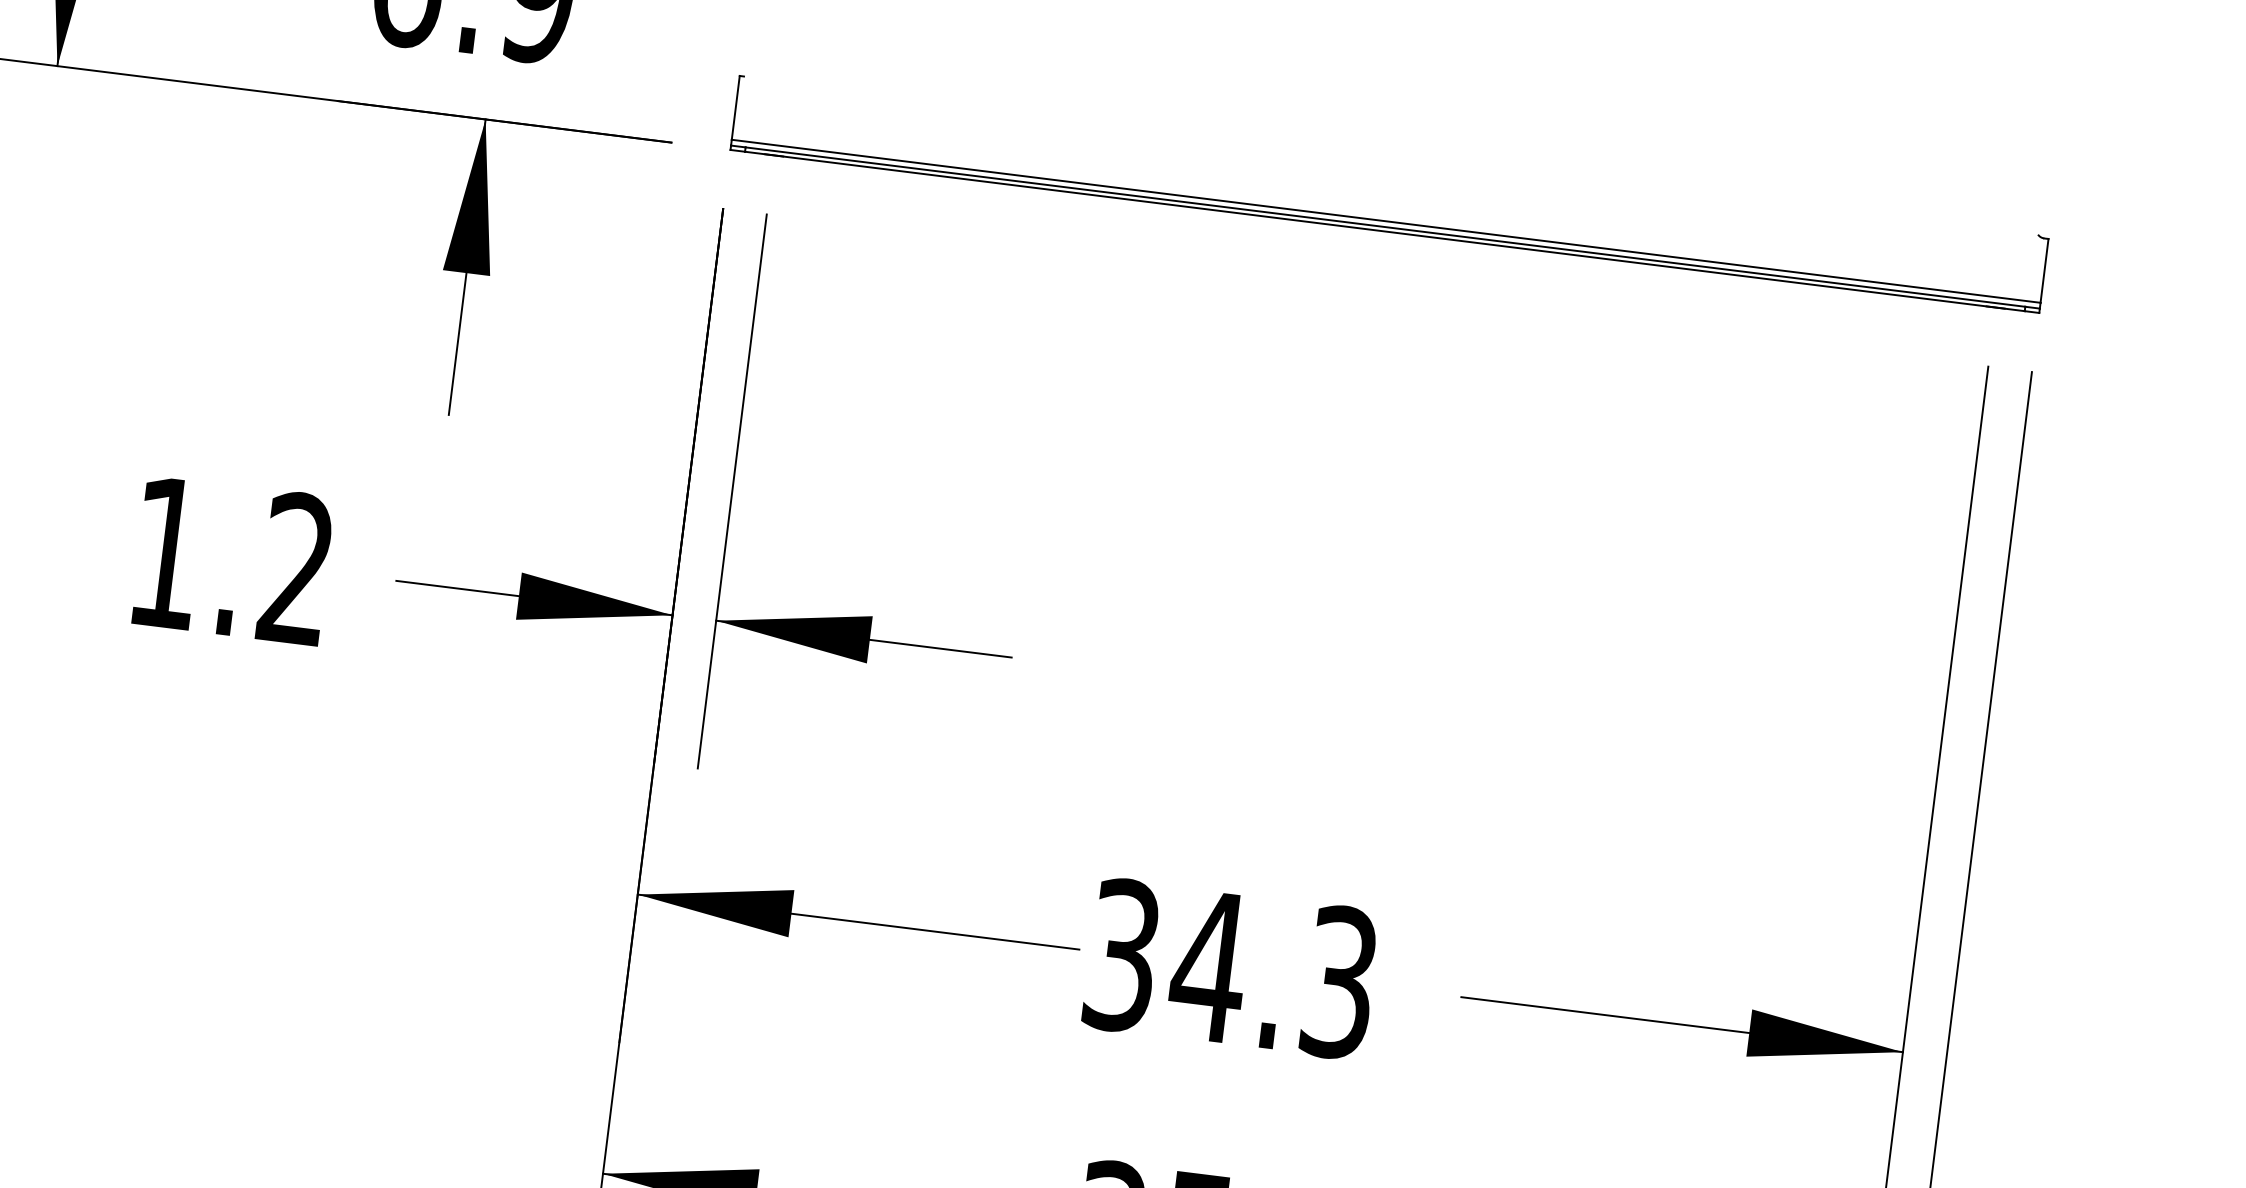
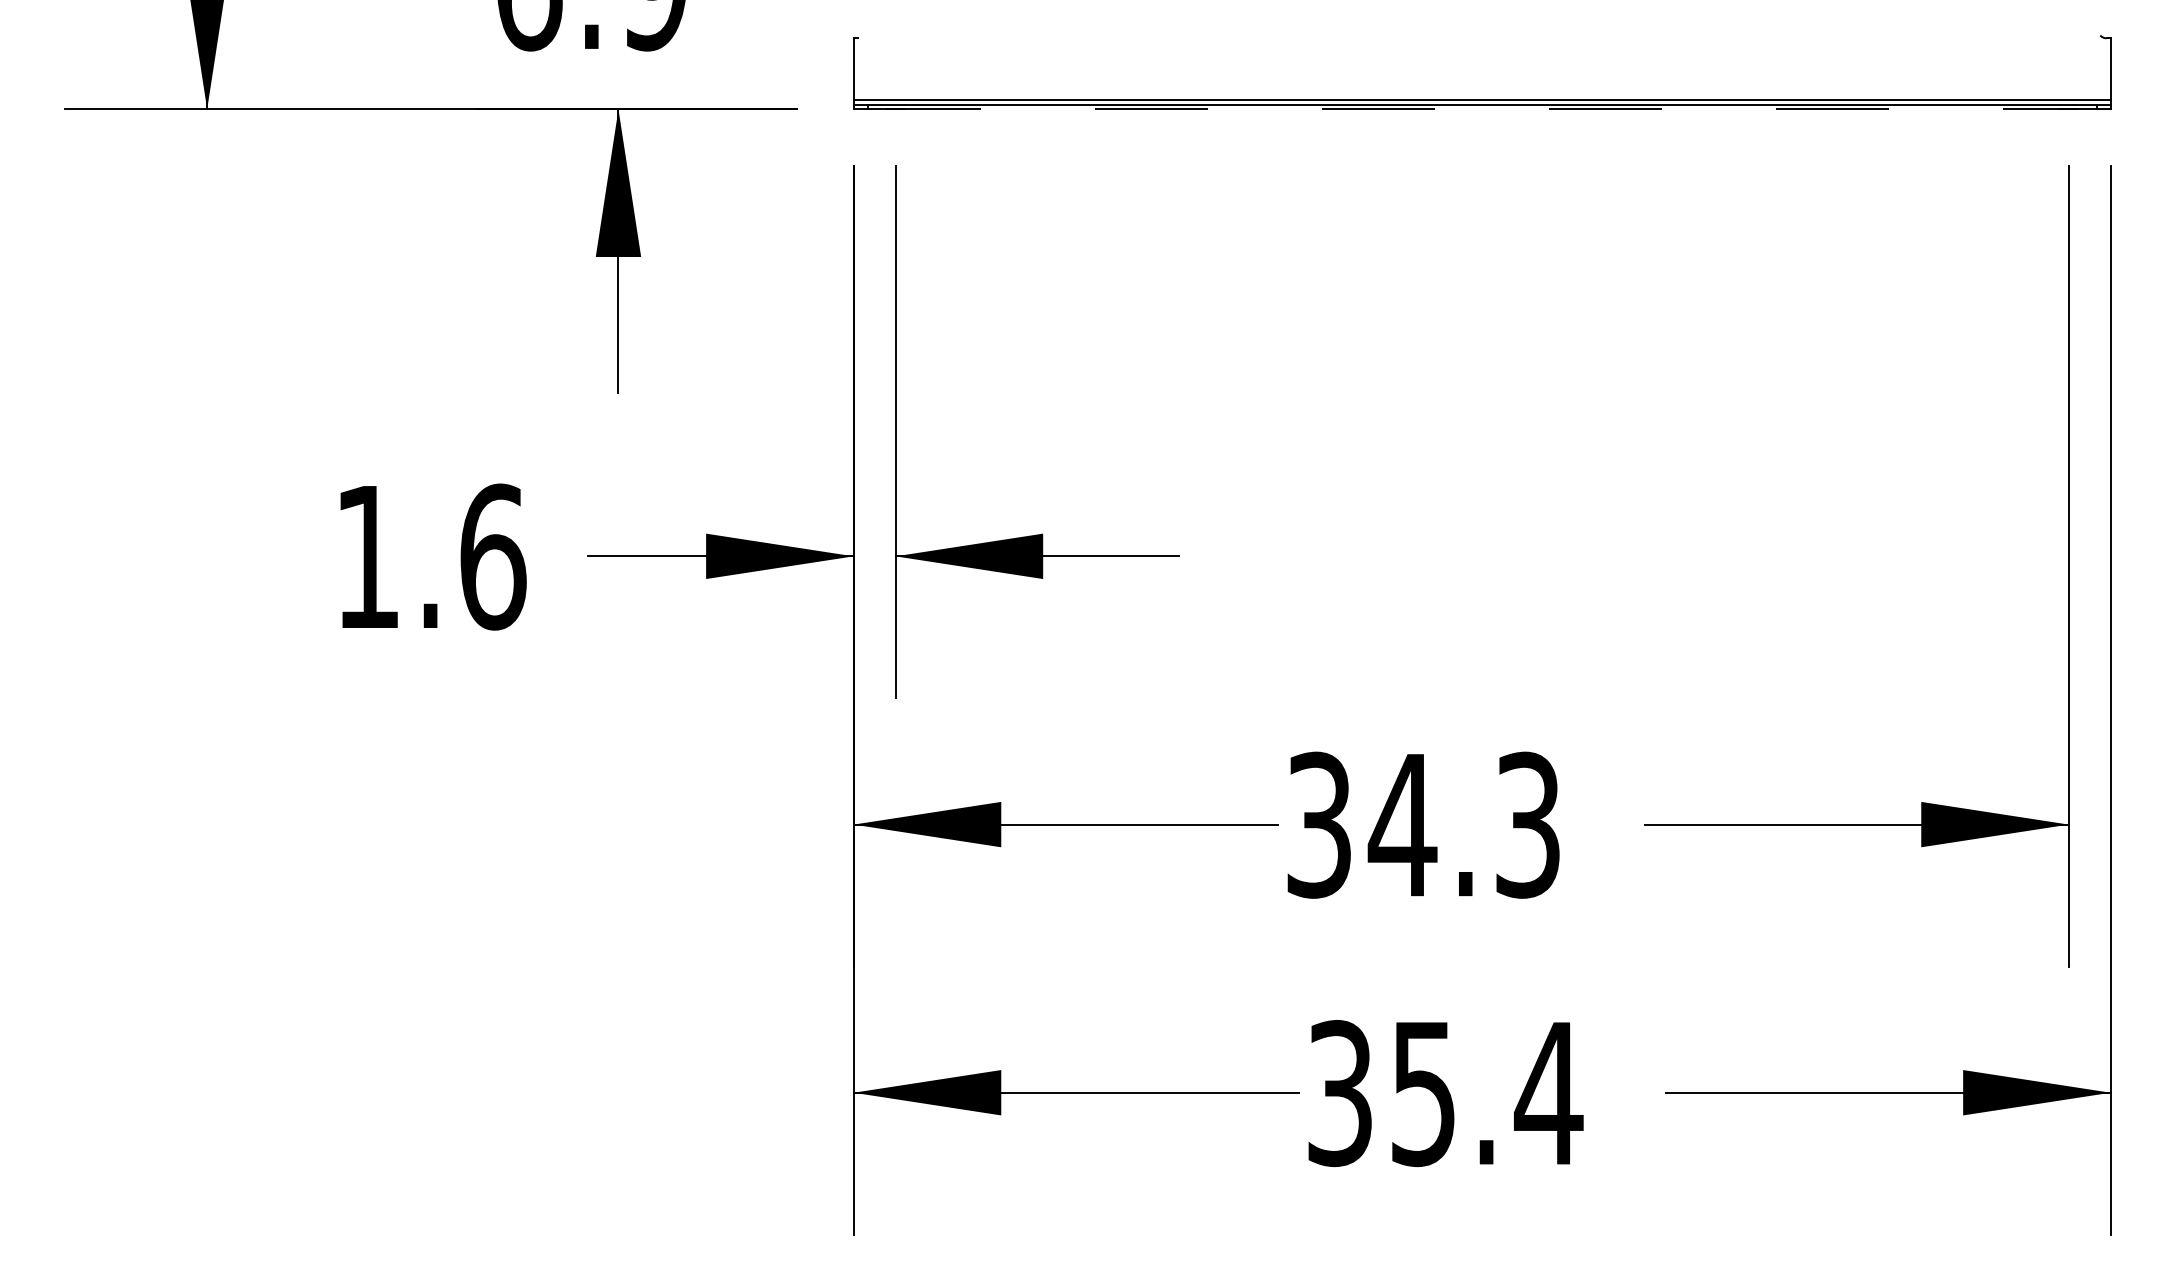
line: (1385, 231) -> (1482, 109), solid -> dashed
text: (297, 568) -> (493, 556), 1.2 -> 1.6

